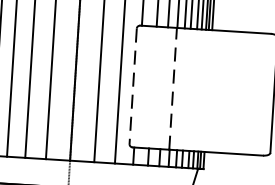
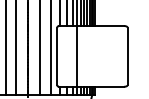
line: (133, 86) -> (57, 56), dashed -> solid
line: (173, 87) -> (77, 55), dashed -> solid

